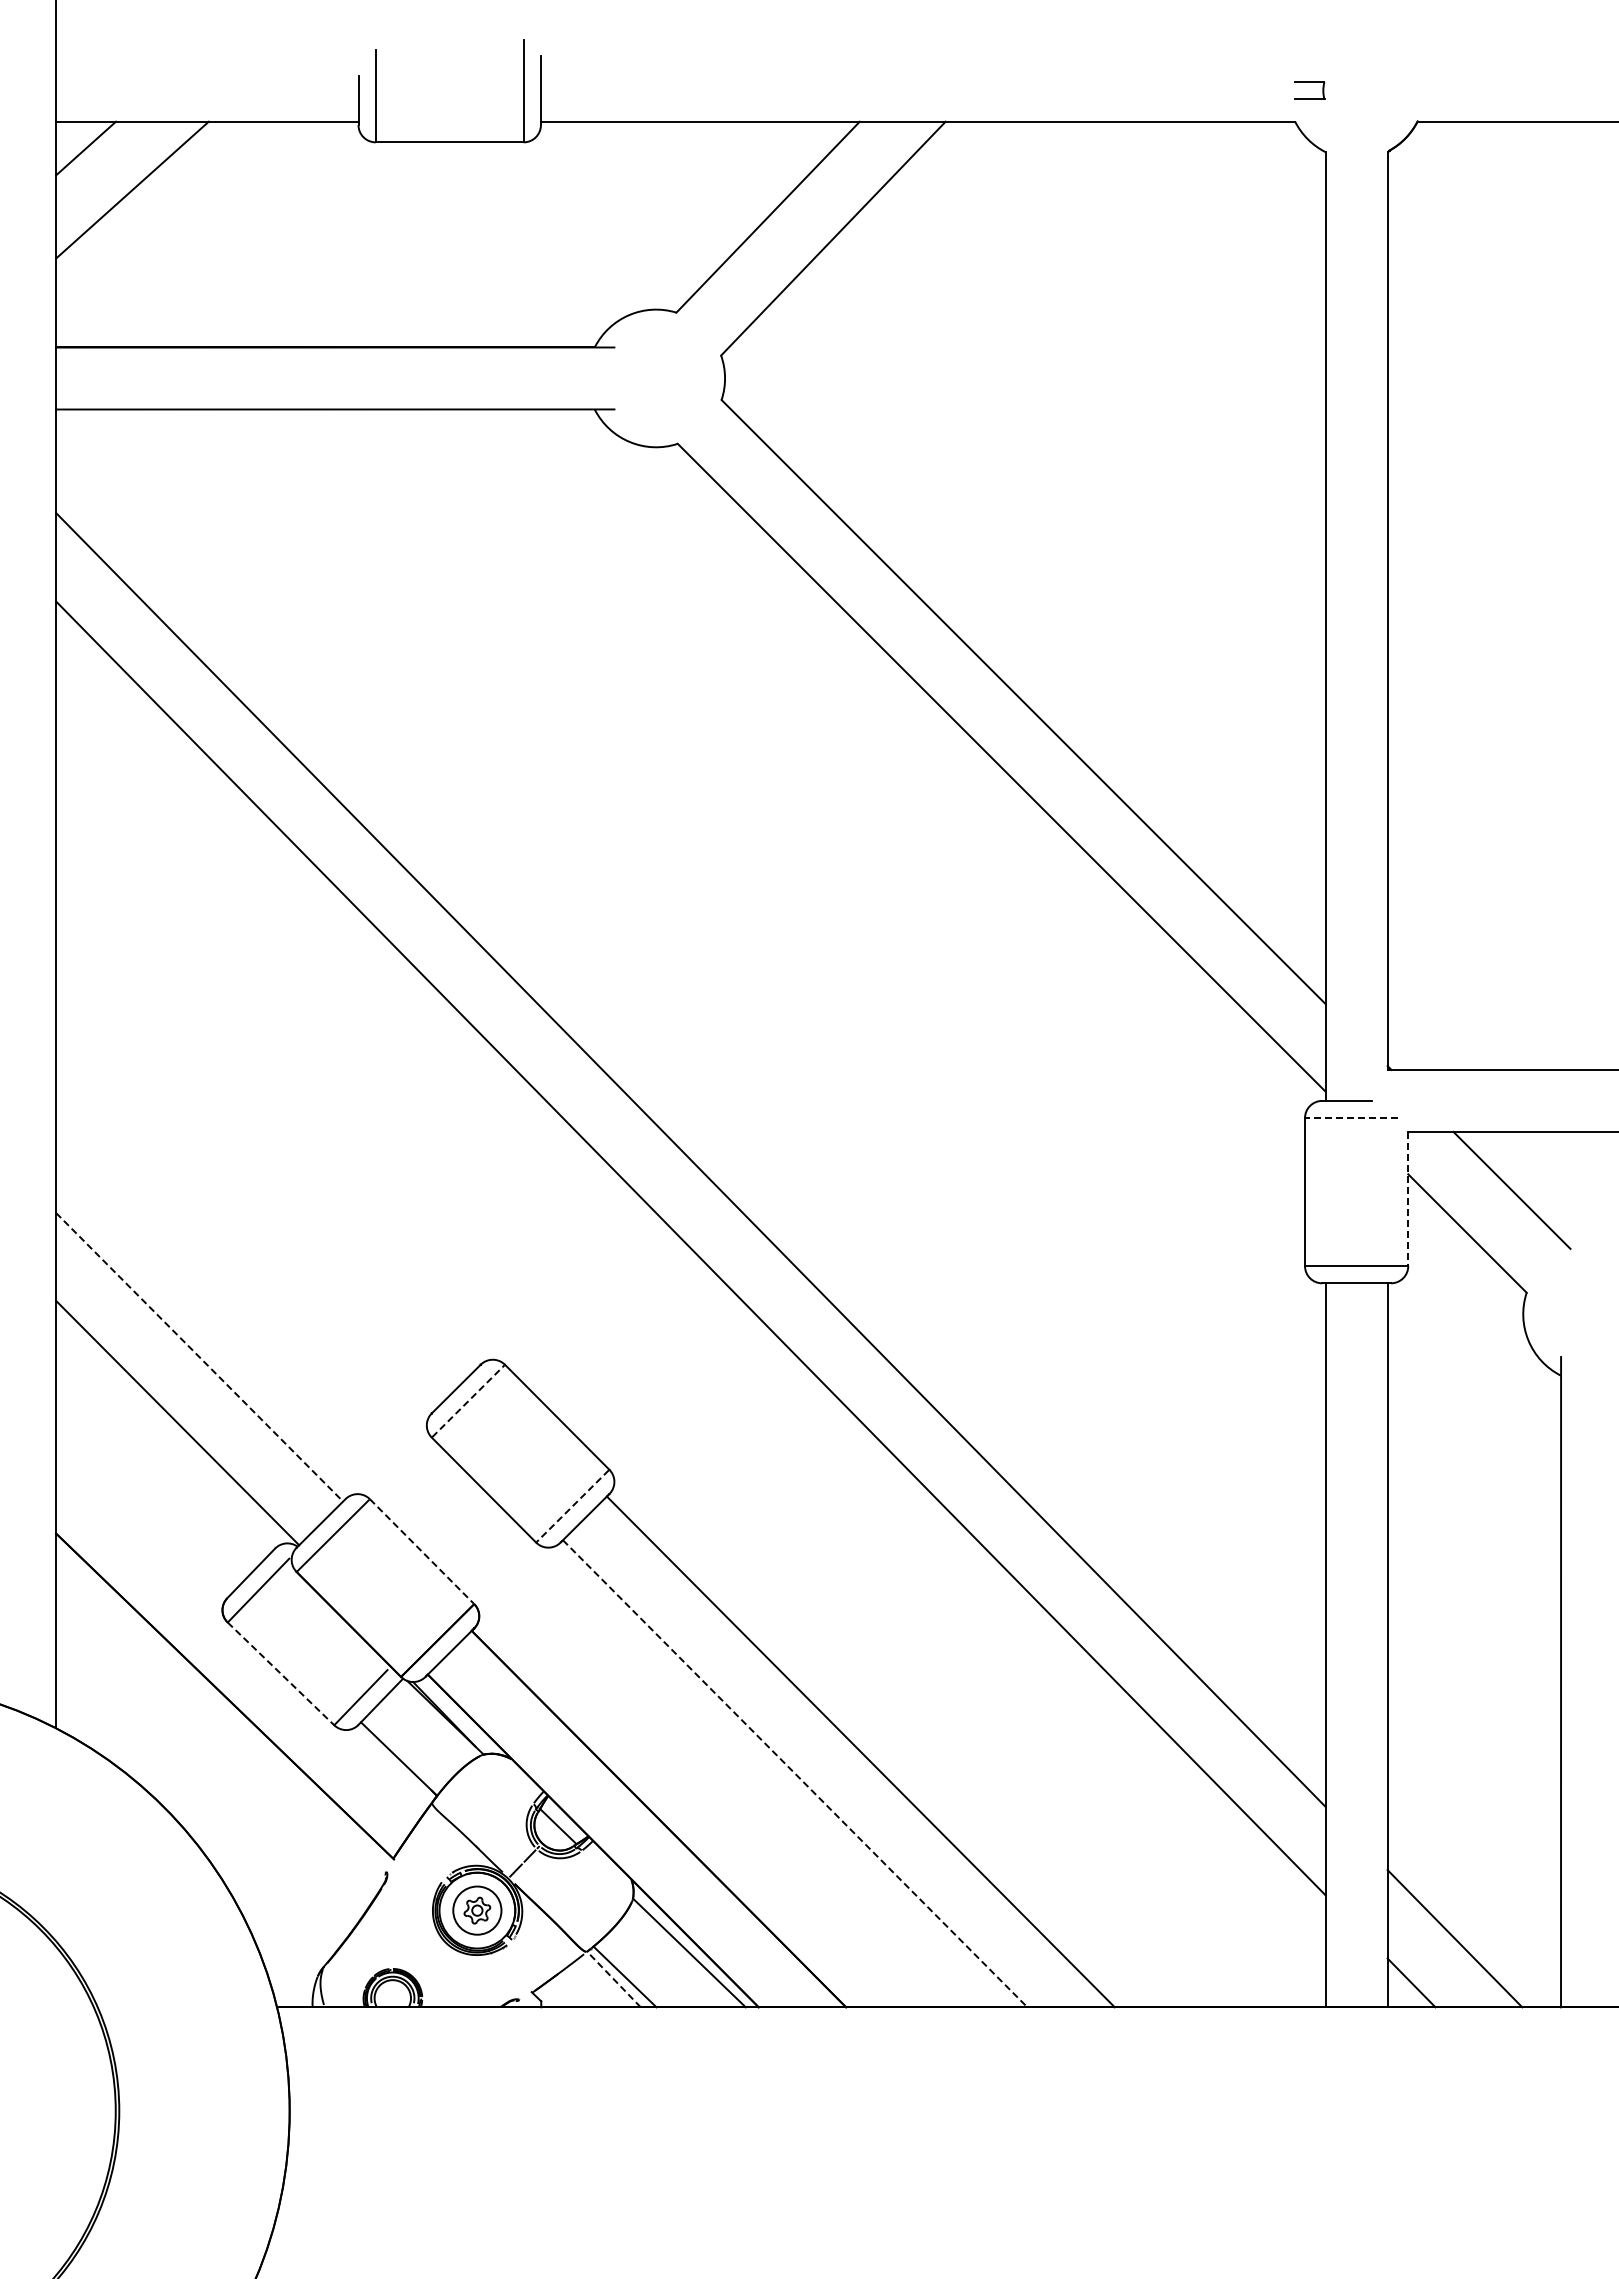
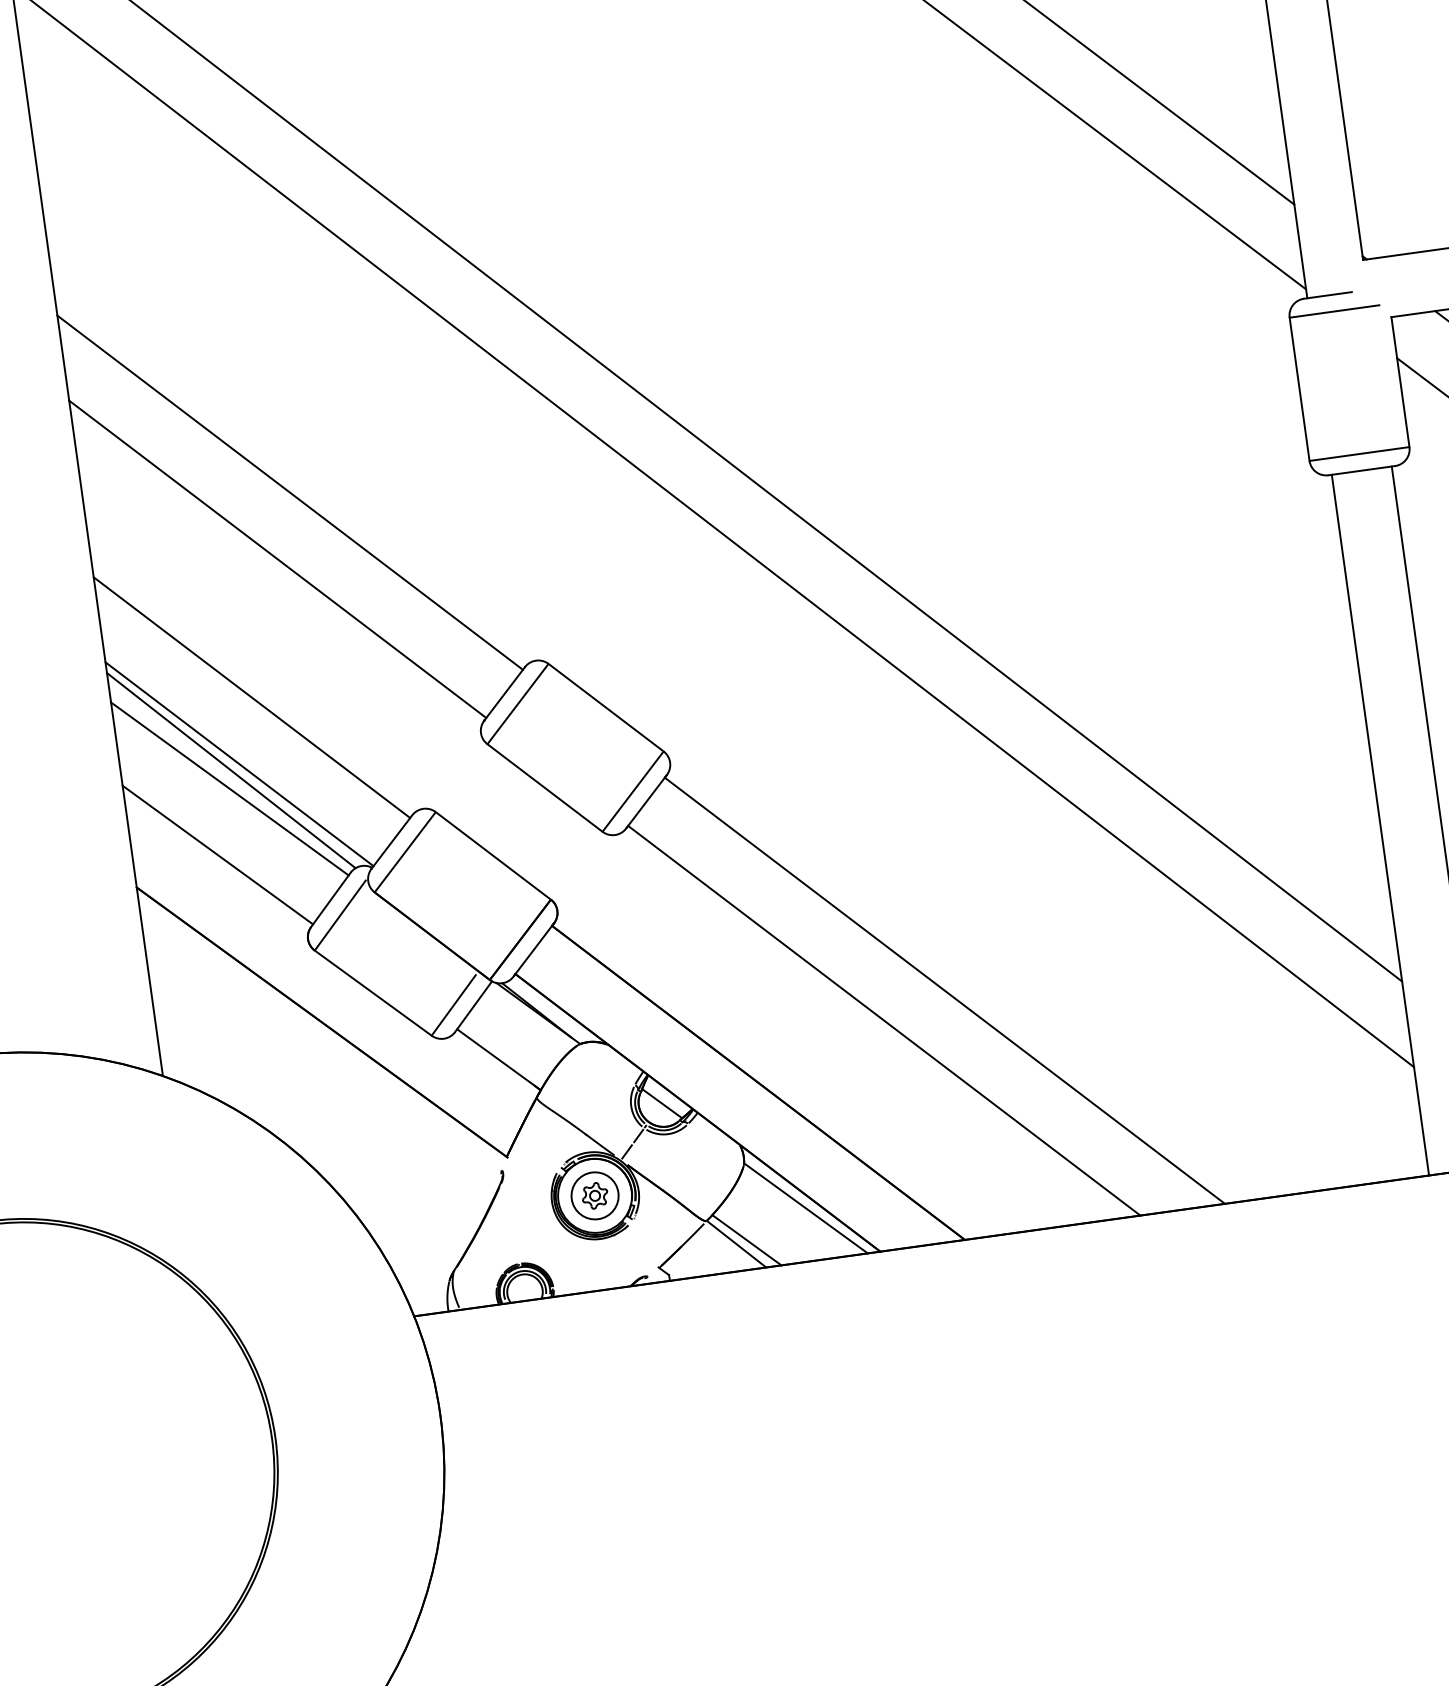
line: (1351, 1118) -> (1334, 311), dashed -> solid
line: (267, 1154) -> (290, 492), added
line: (1408, 1199) -> (1400, 382), dashed -> solid
line: (245, 1220) -> (277, 559), added
line: (199, 1357) -> (251, 697), dashed -> solid
line: (468, 1401) -> (518, 704), dashed -> solid
line: (168, 1427) -> (231, 769), added
line: (164, 1446) -> (229, 788), added
line: (572, 1506) -> (632, 791), dashed -> solid
line: (142, 1511) -> (217, 854), added
line: (422, 1551) -> (493, 855), dashed -> solid
line: (281, 1673) -> (373, 992), dashed -> solid
line: (795, 1774) -> (884, 1021), dashed -> solid
line: (614, 1979) -> (737, 1244), dashed -> solid

